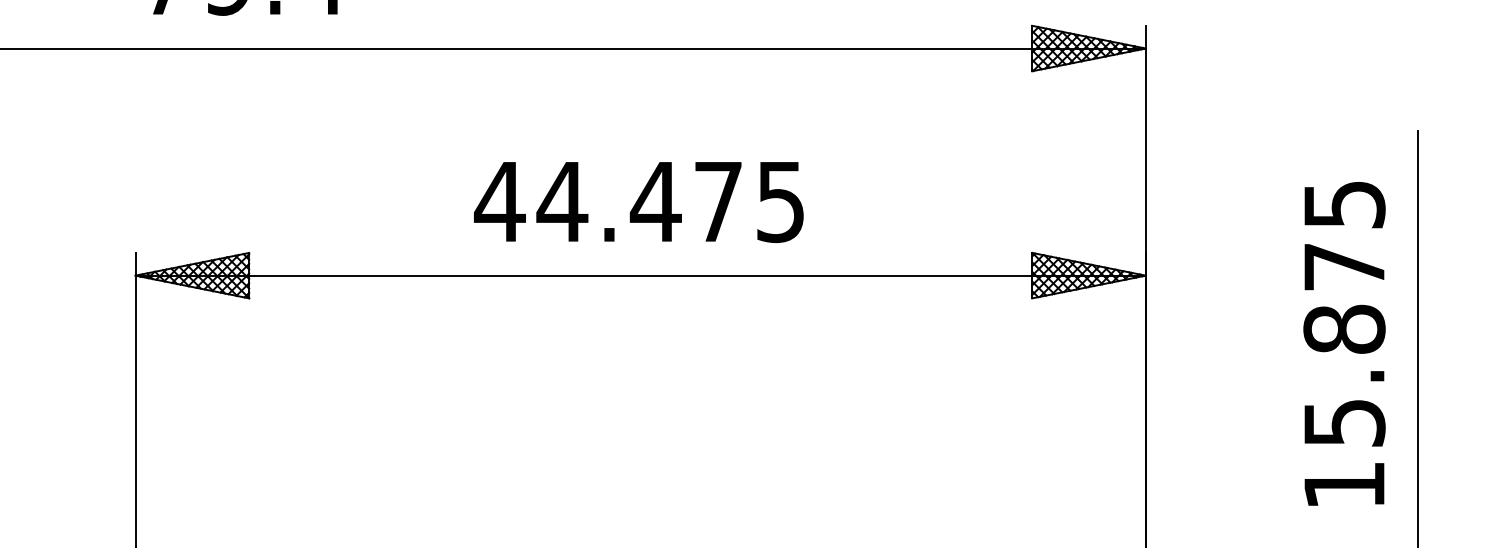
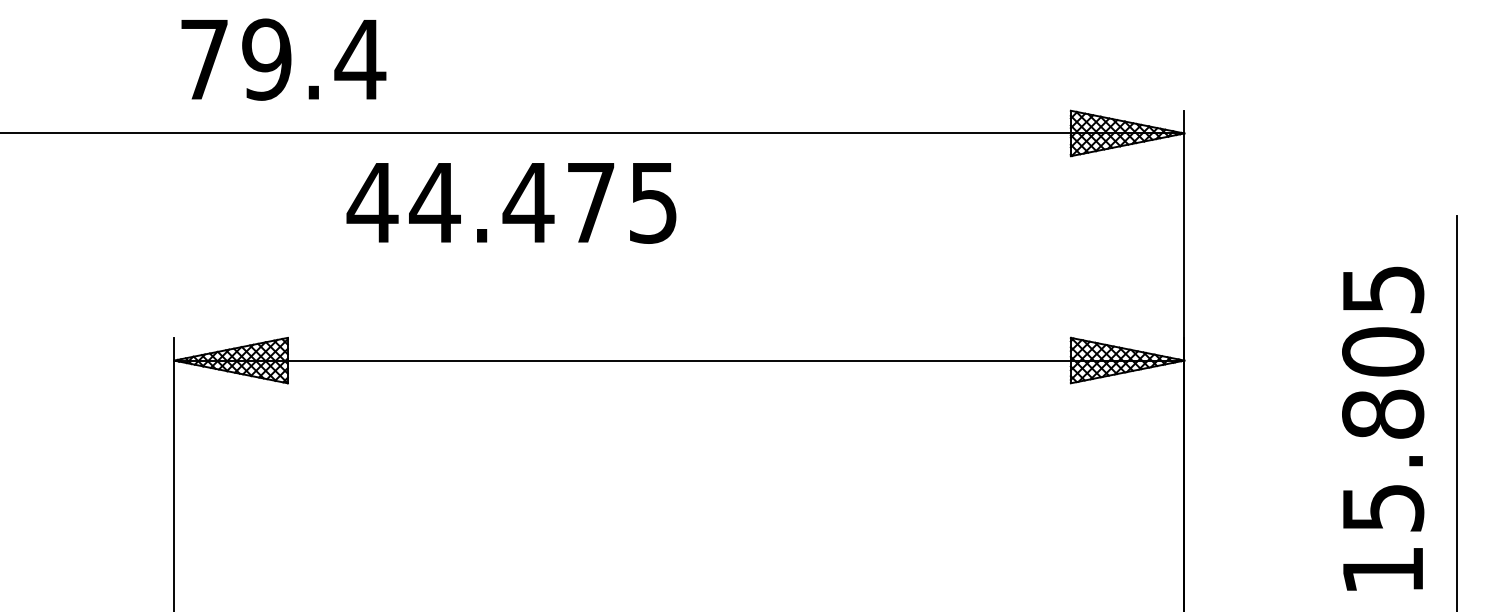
text: (638, 202) -> (511, 203), moved
text: (1344, 266) -> (1383, 351), 15.875 -> 15.805

